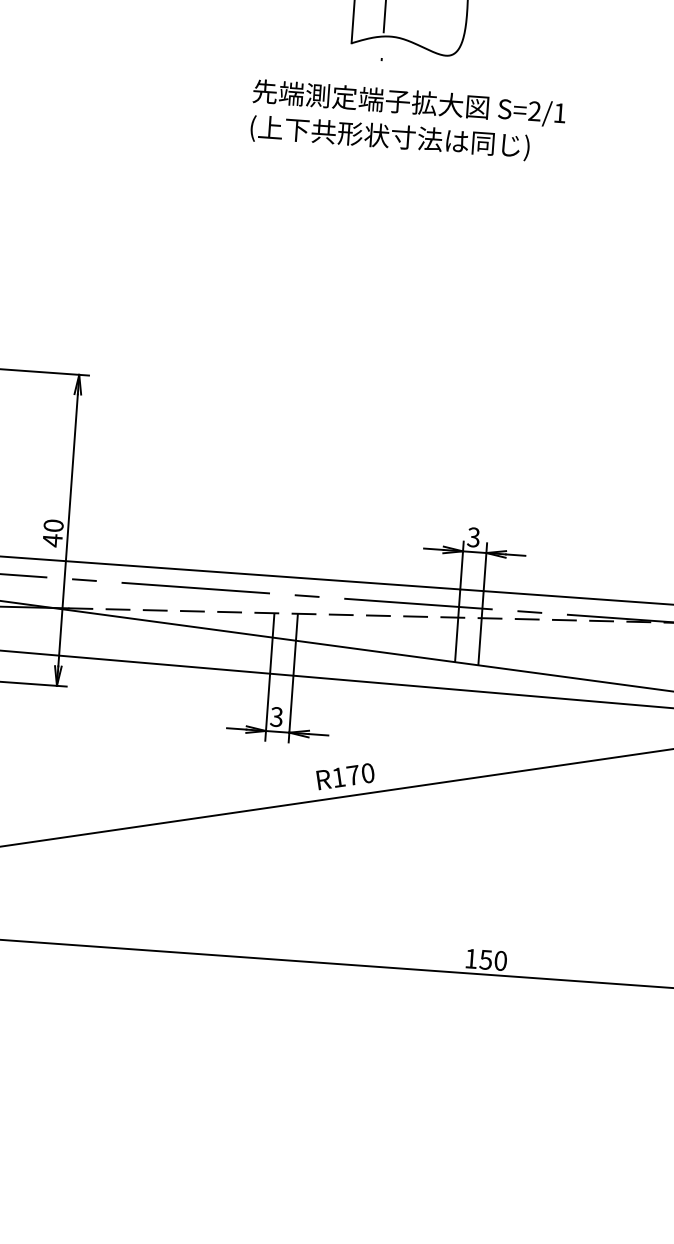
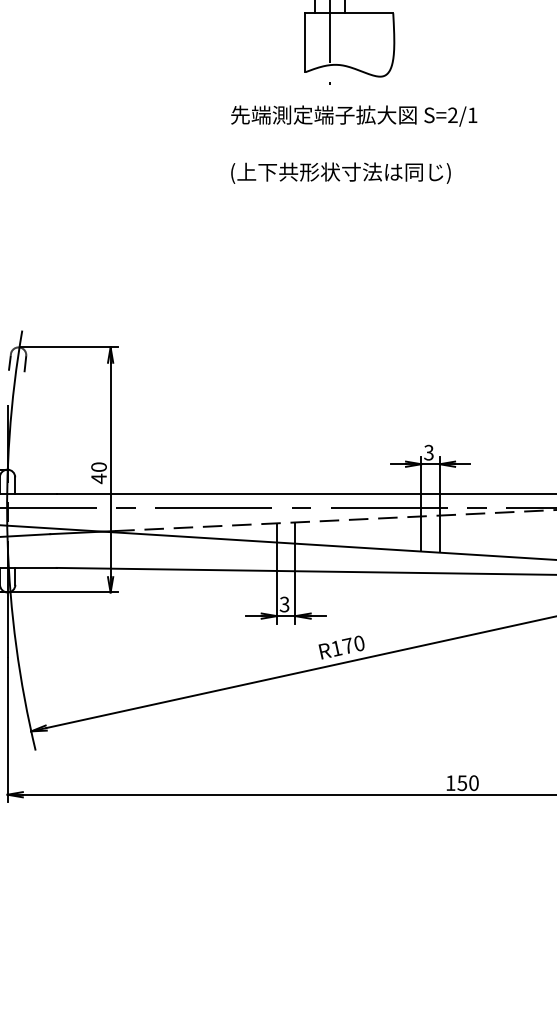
text: (389, 136) -> (340, 172), moved

